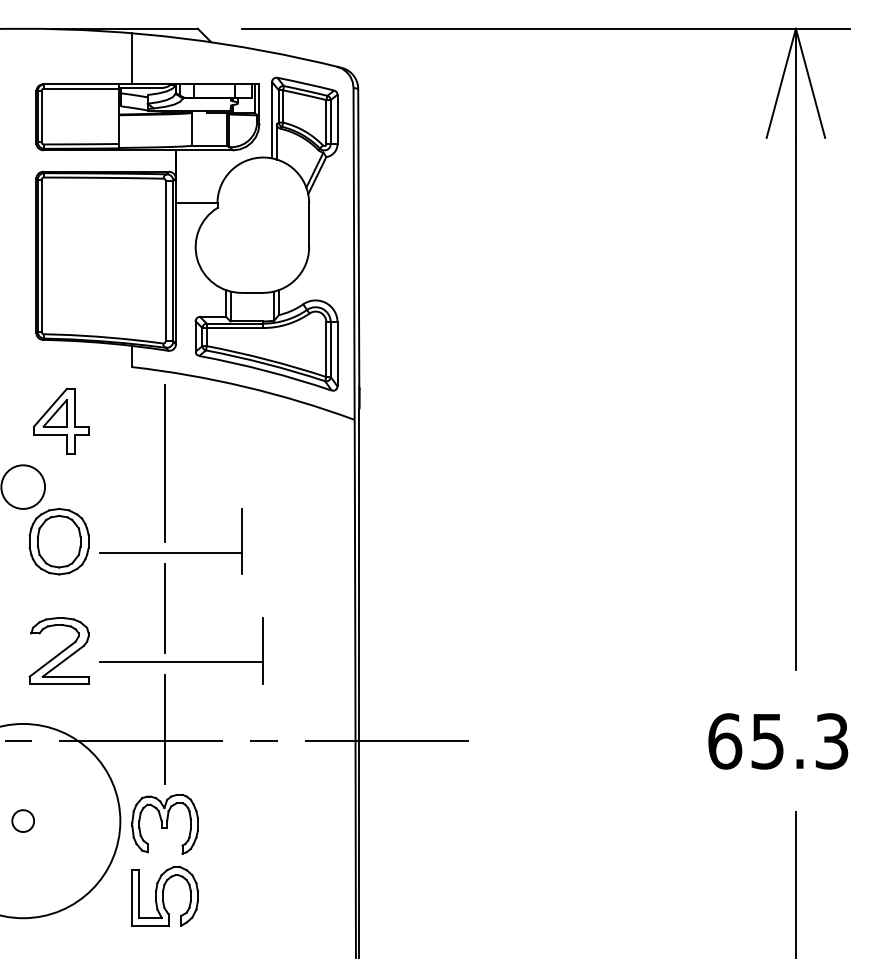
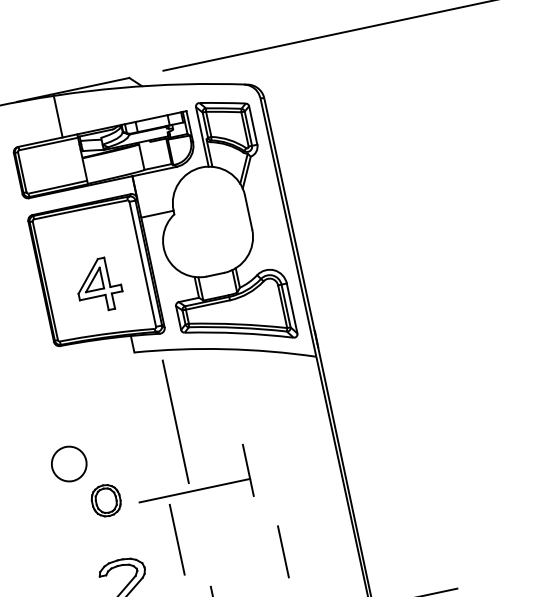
line: (132, 58) -> (58, 117), moved
part: (61, 420) -> (98, 284), moved
part: (58, 541) -> (105, 500), size x0.6
line: (164, 608) -> (176, 540), moved
line: (181, 661) -> (221, 573), removed

